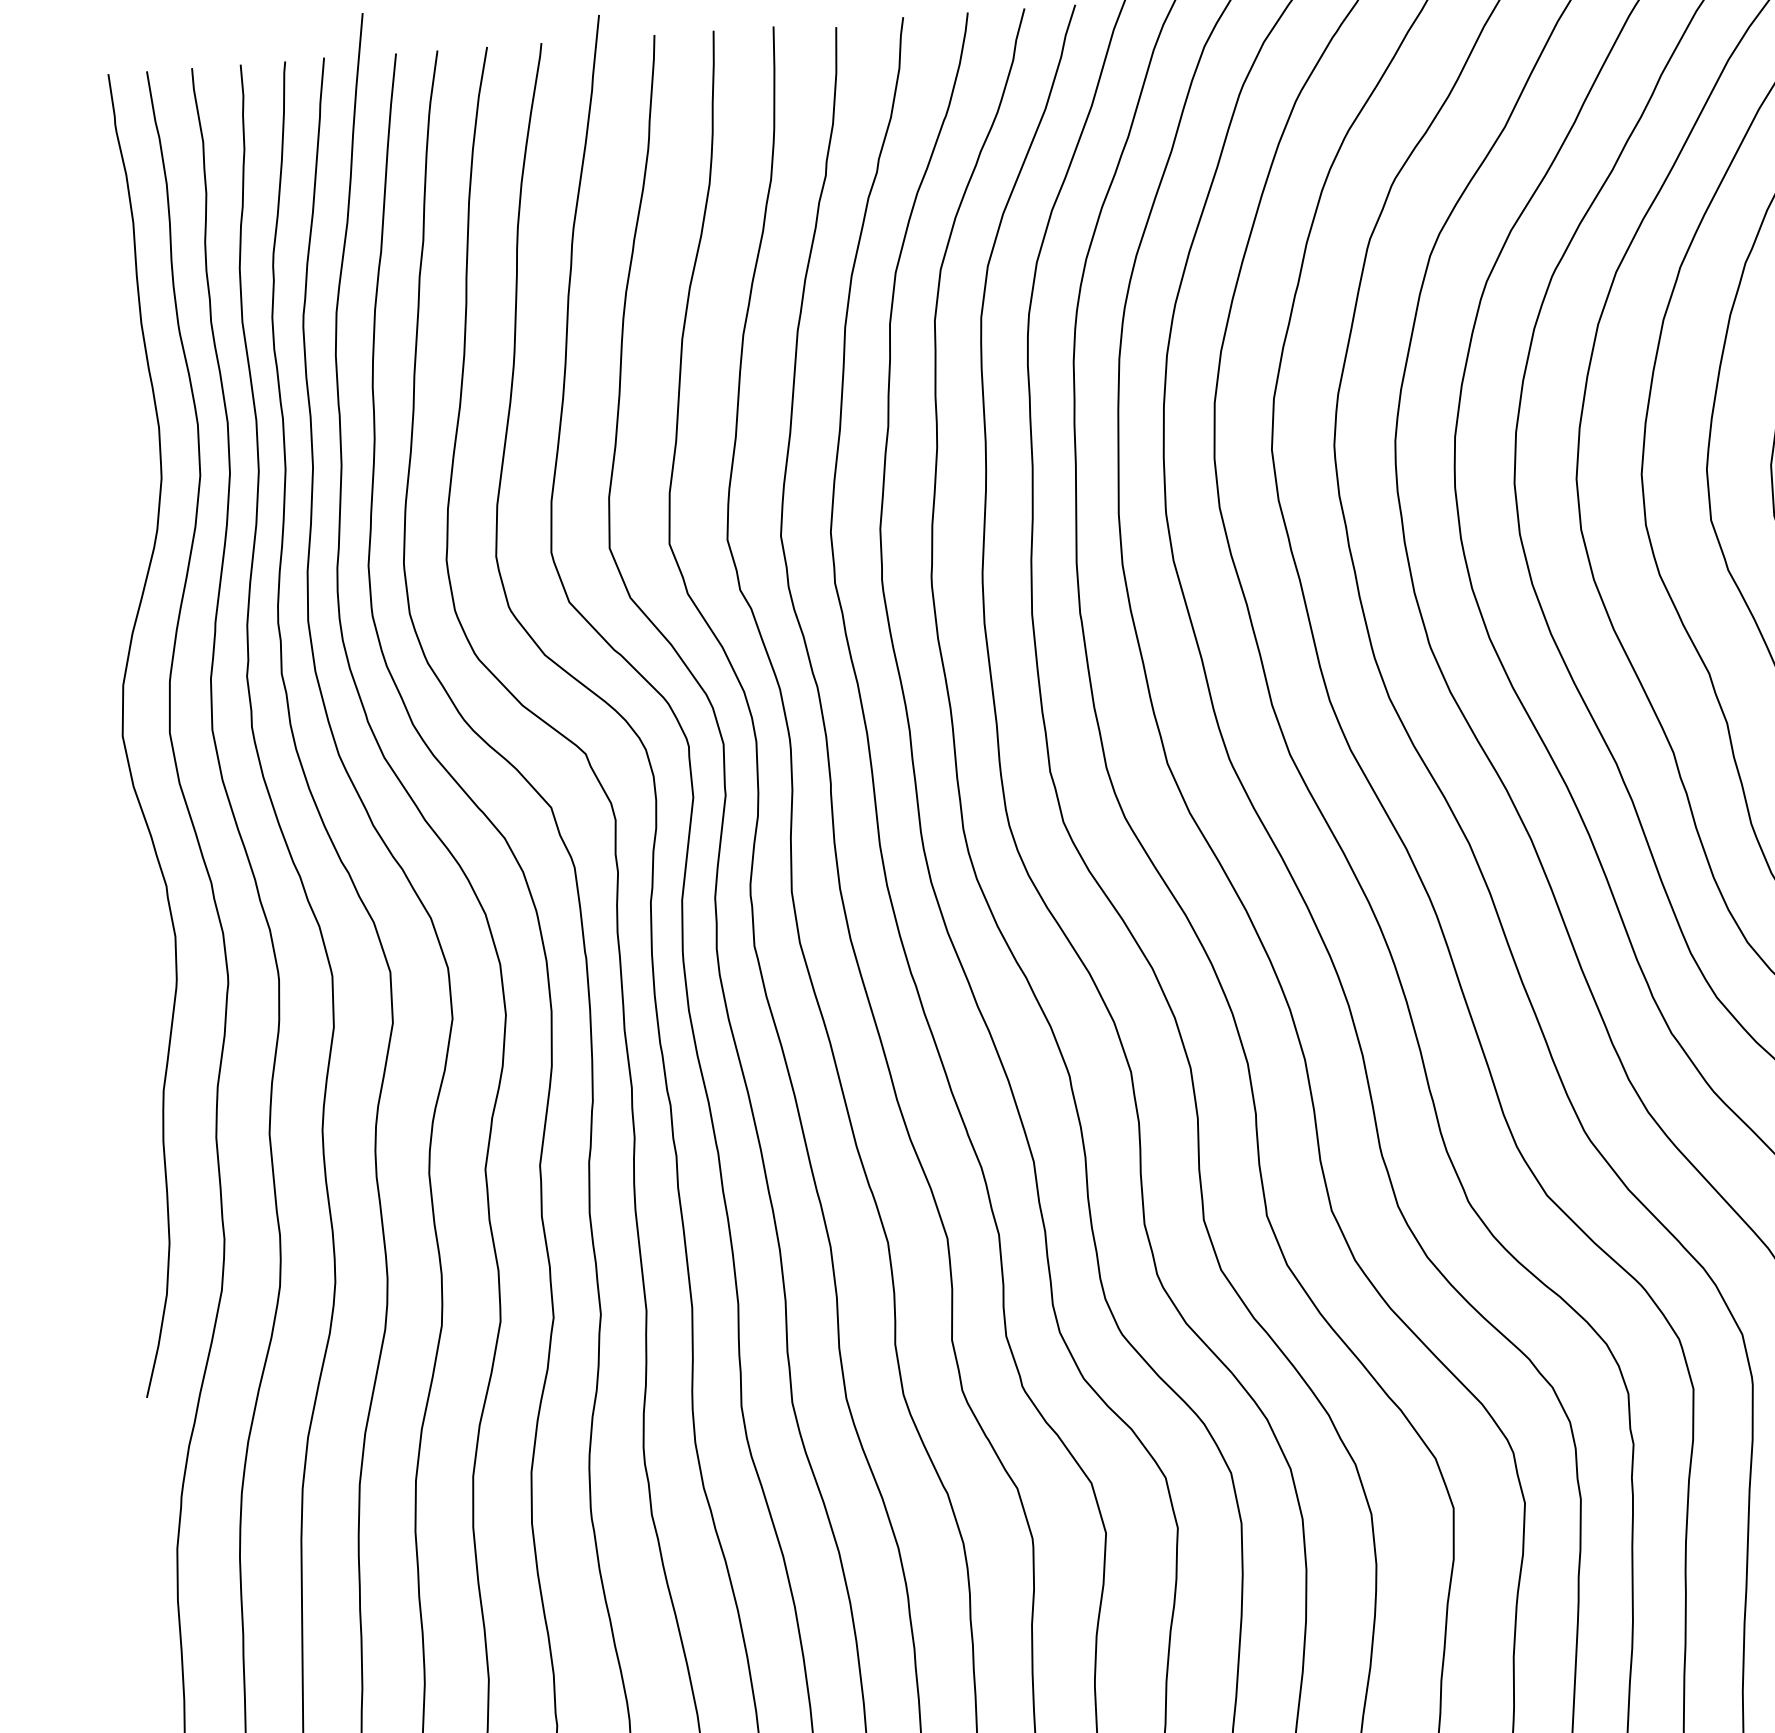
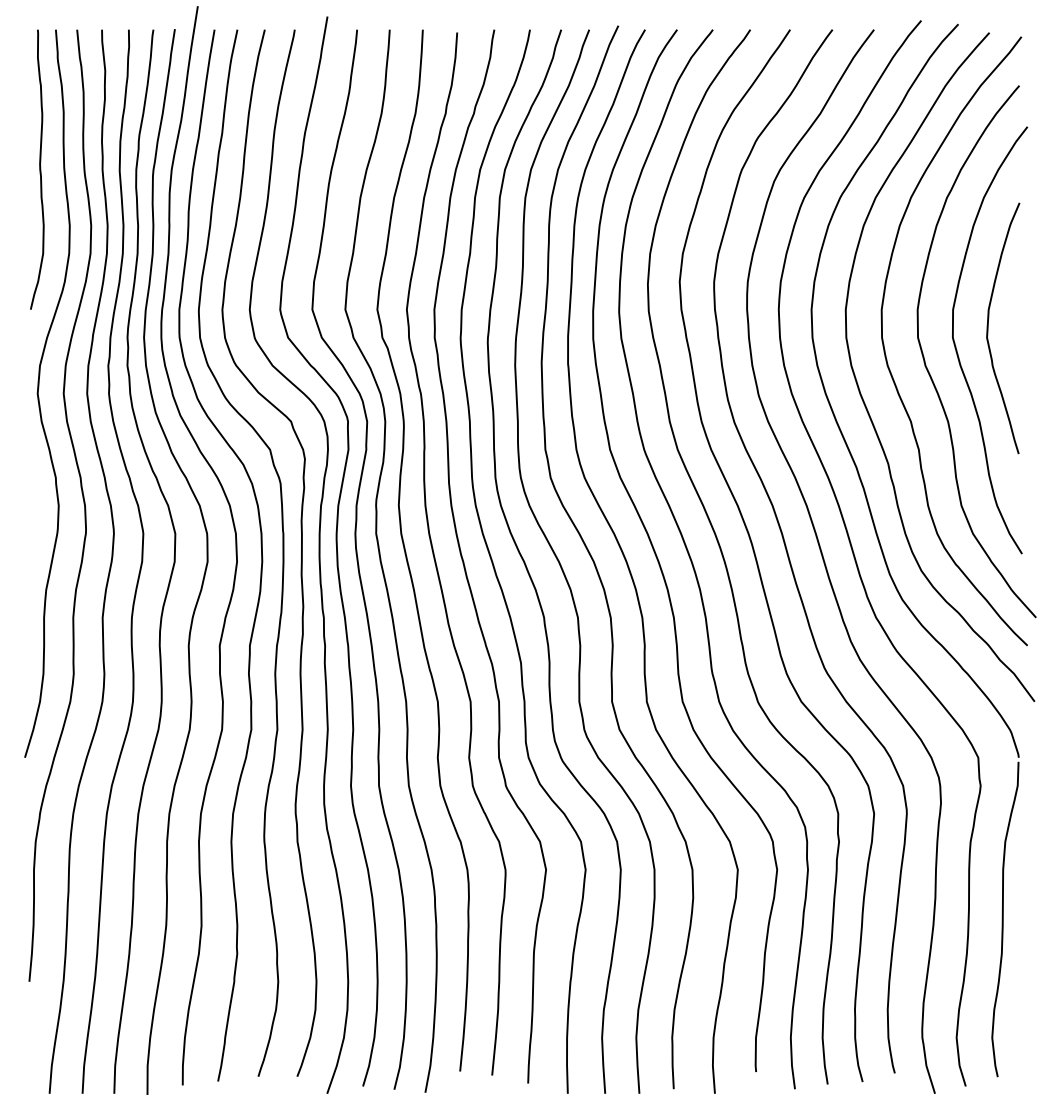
curve: (96, 329) -> (39, 169), added

